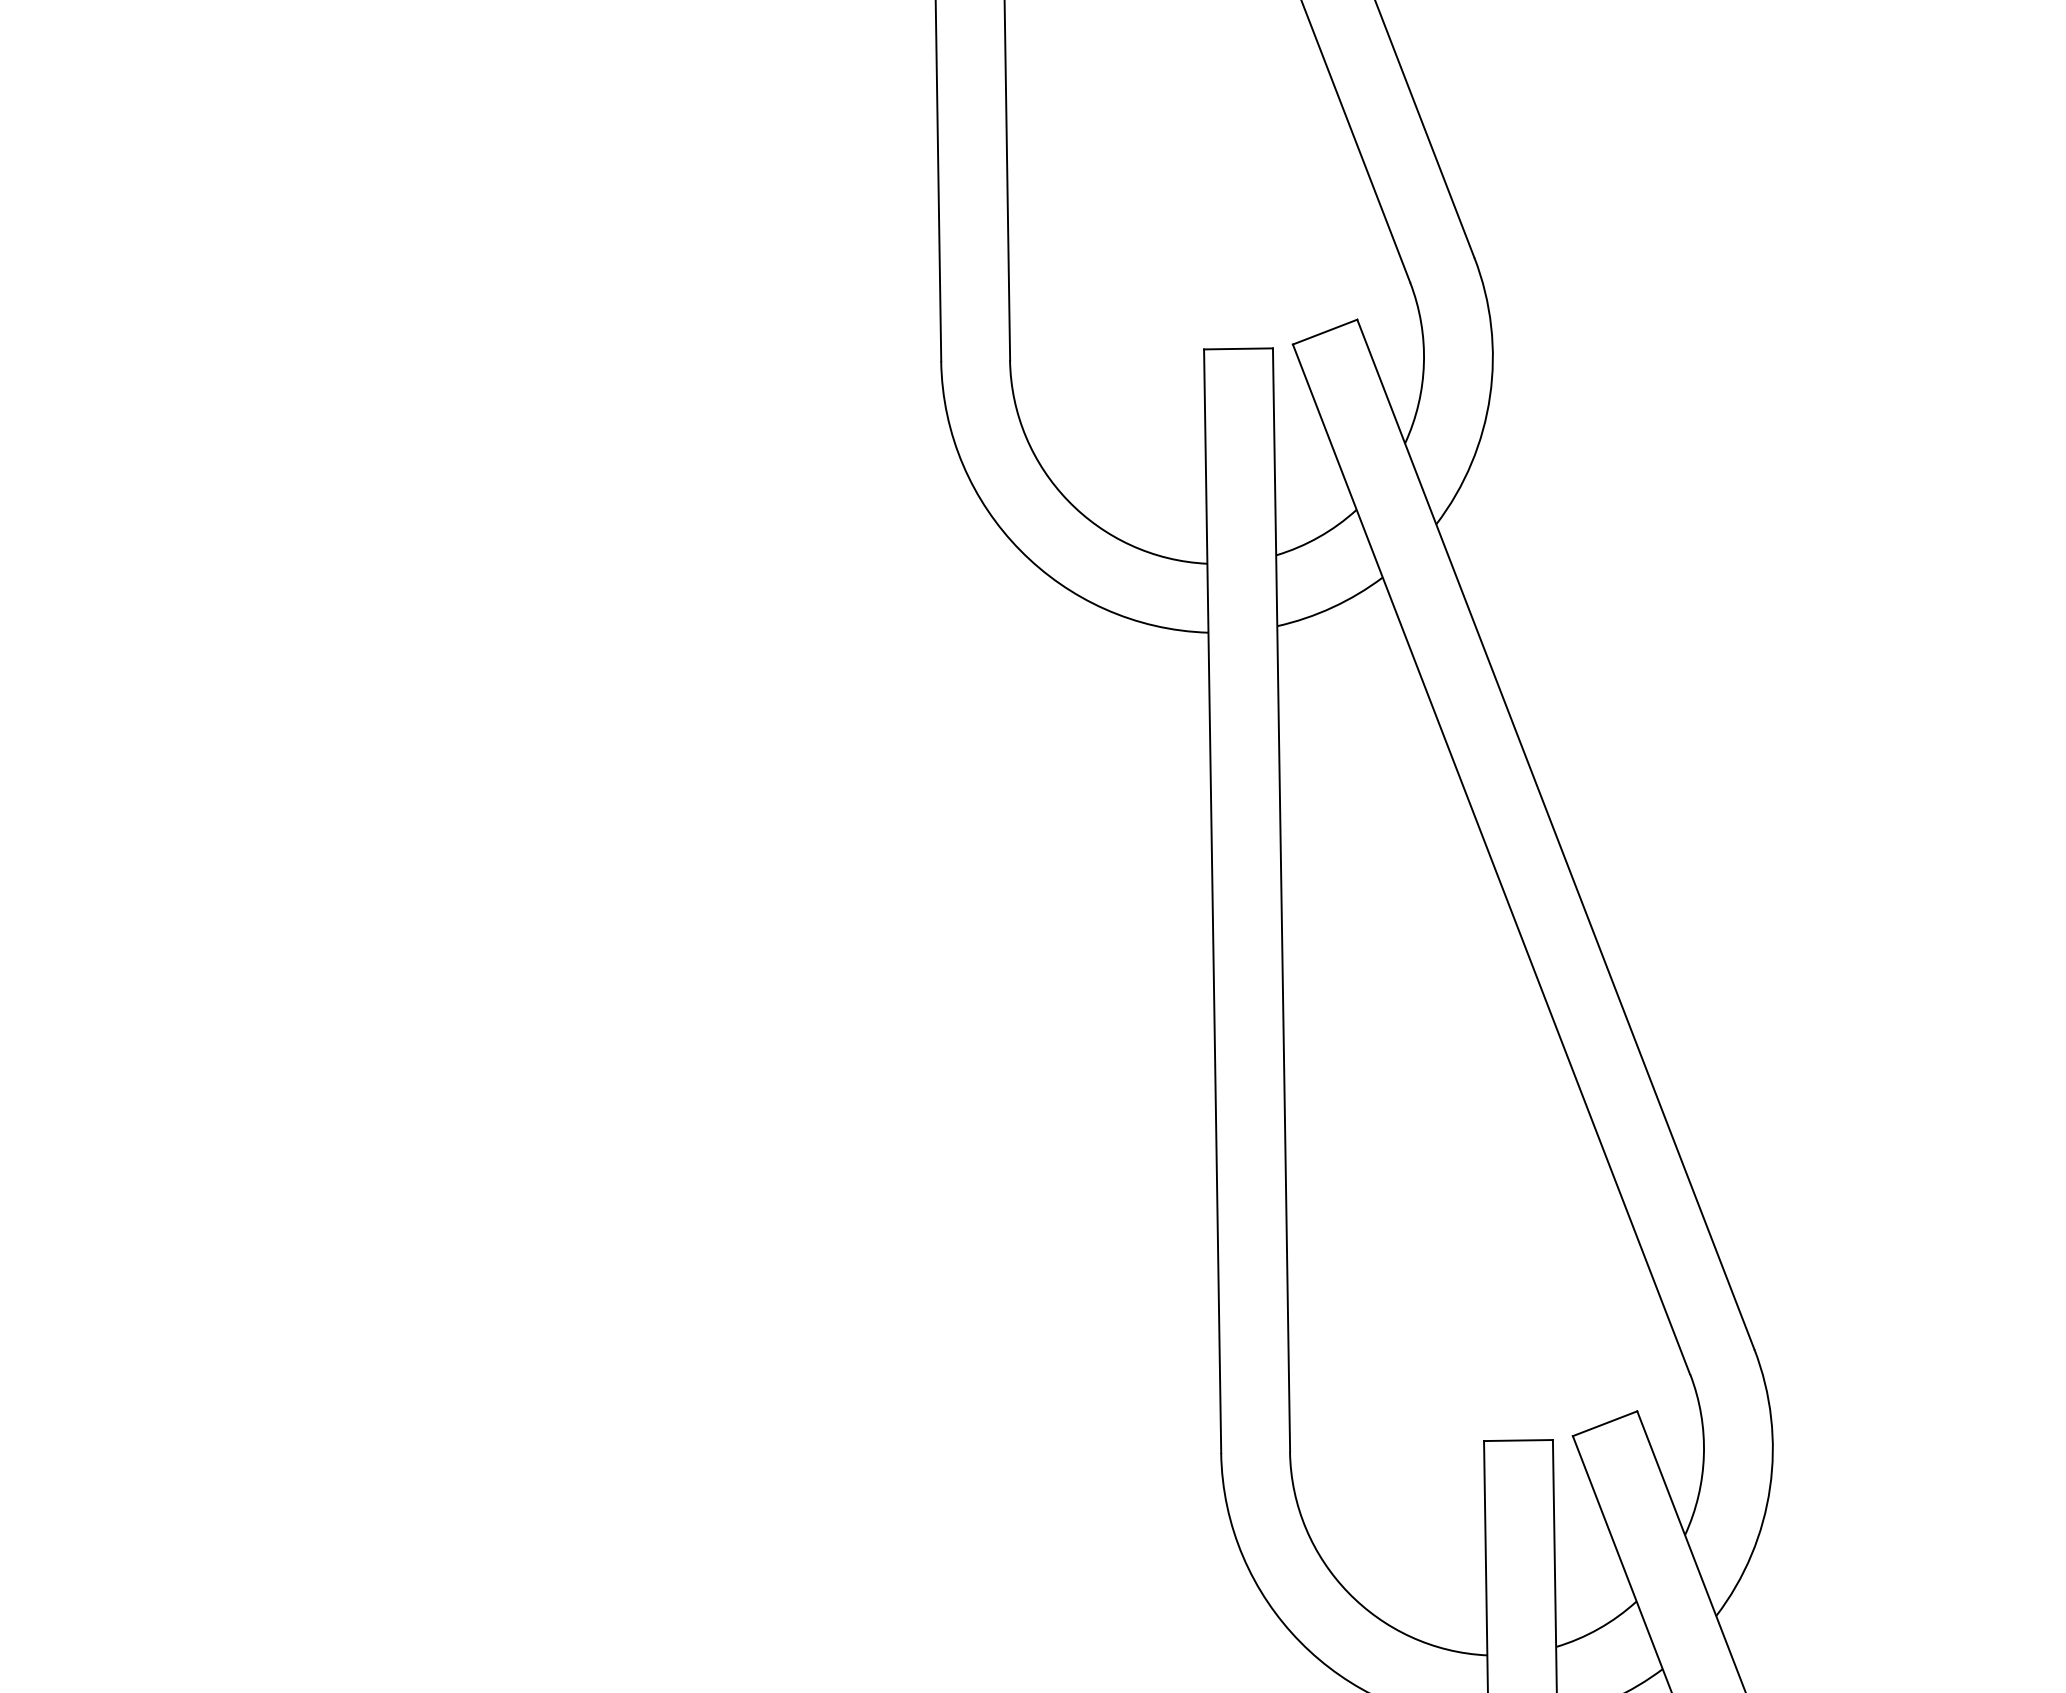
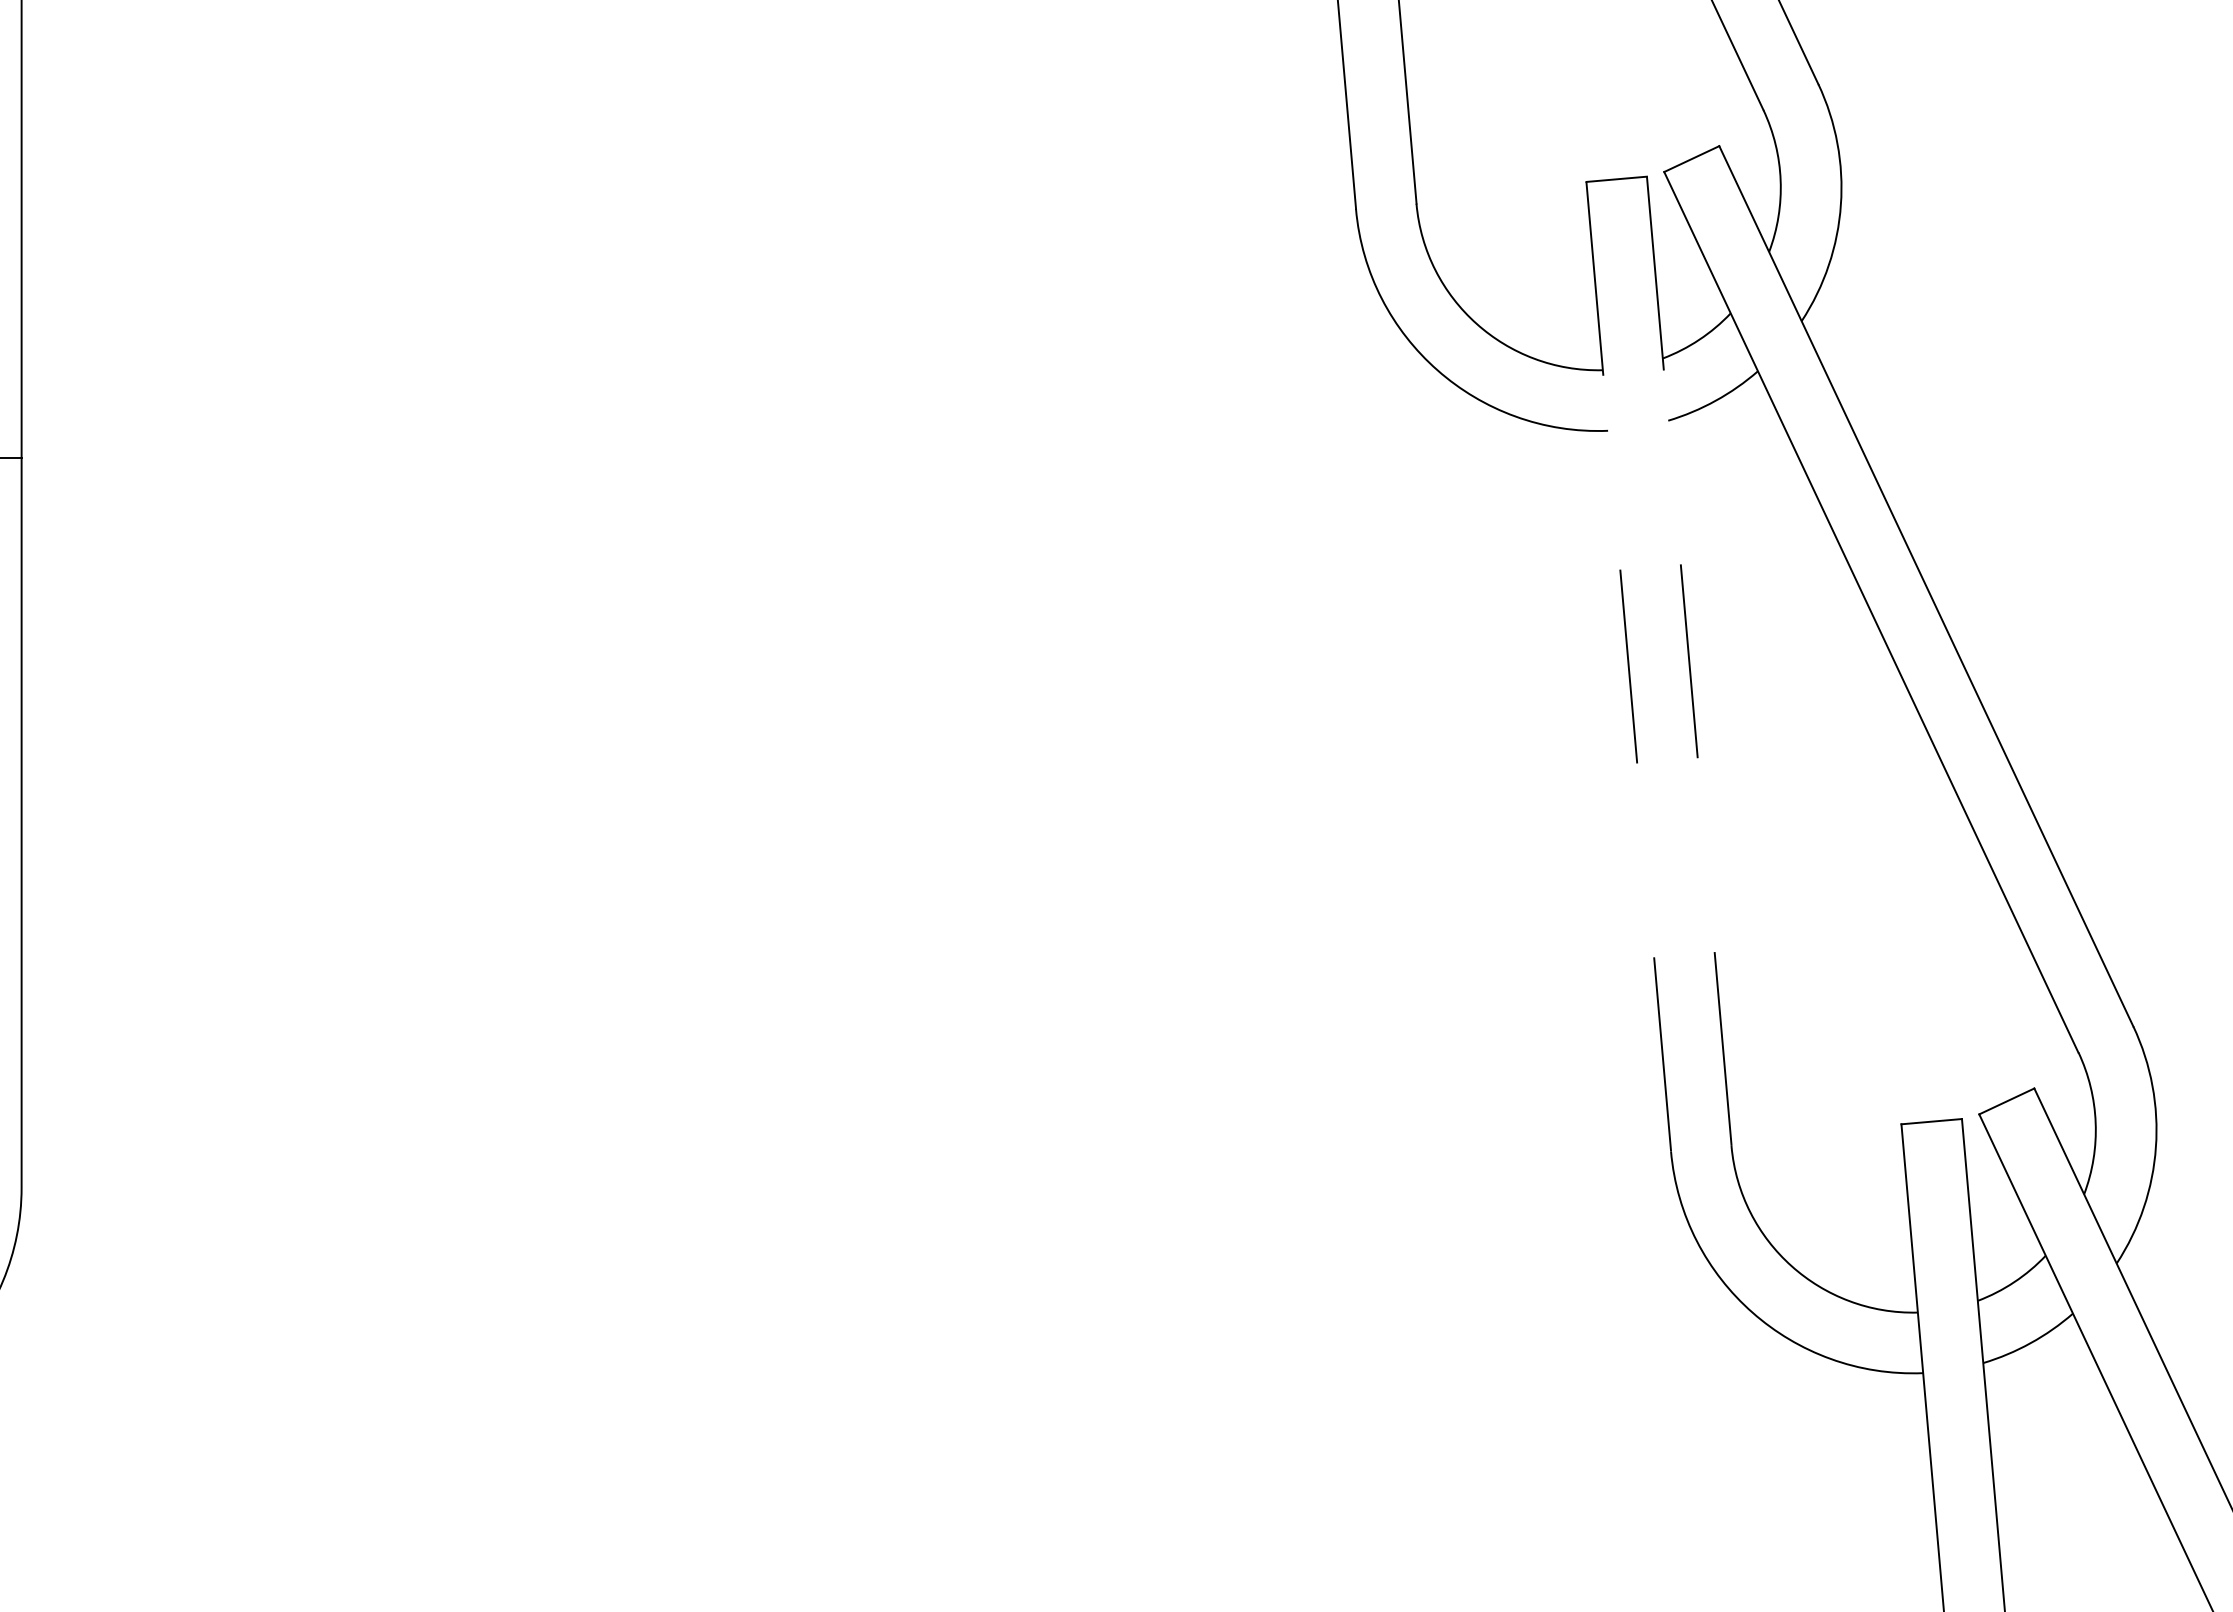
line: (1281, 900) -> (1689, 661), solid -> dashed
line: (1212, 901) -> (1628, 666), solid -> dashed

